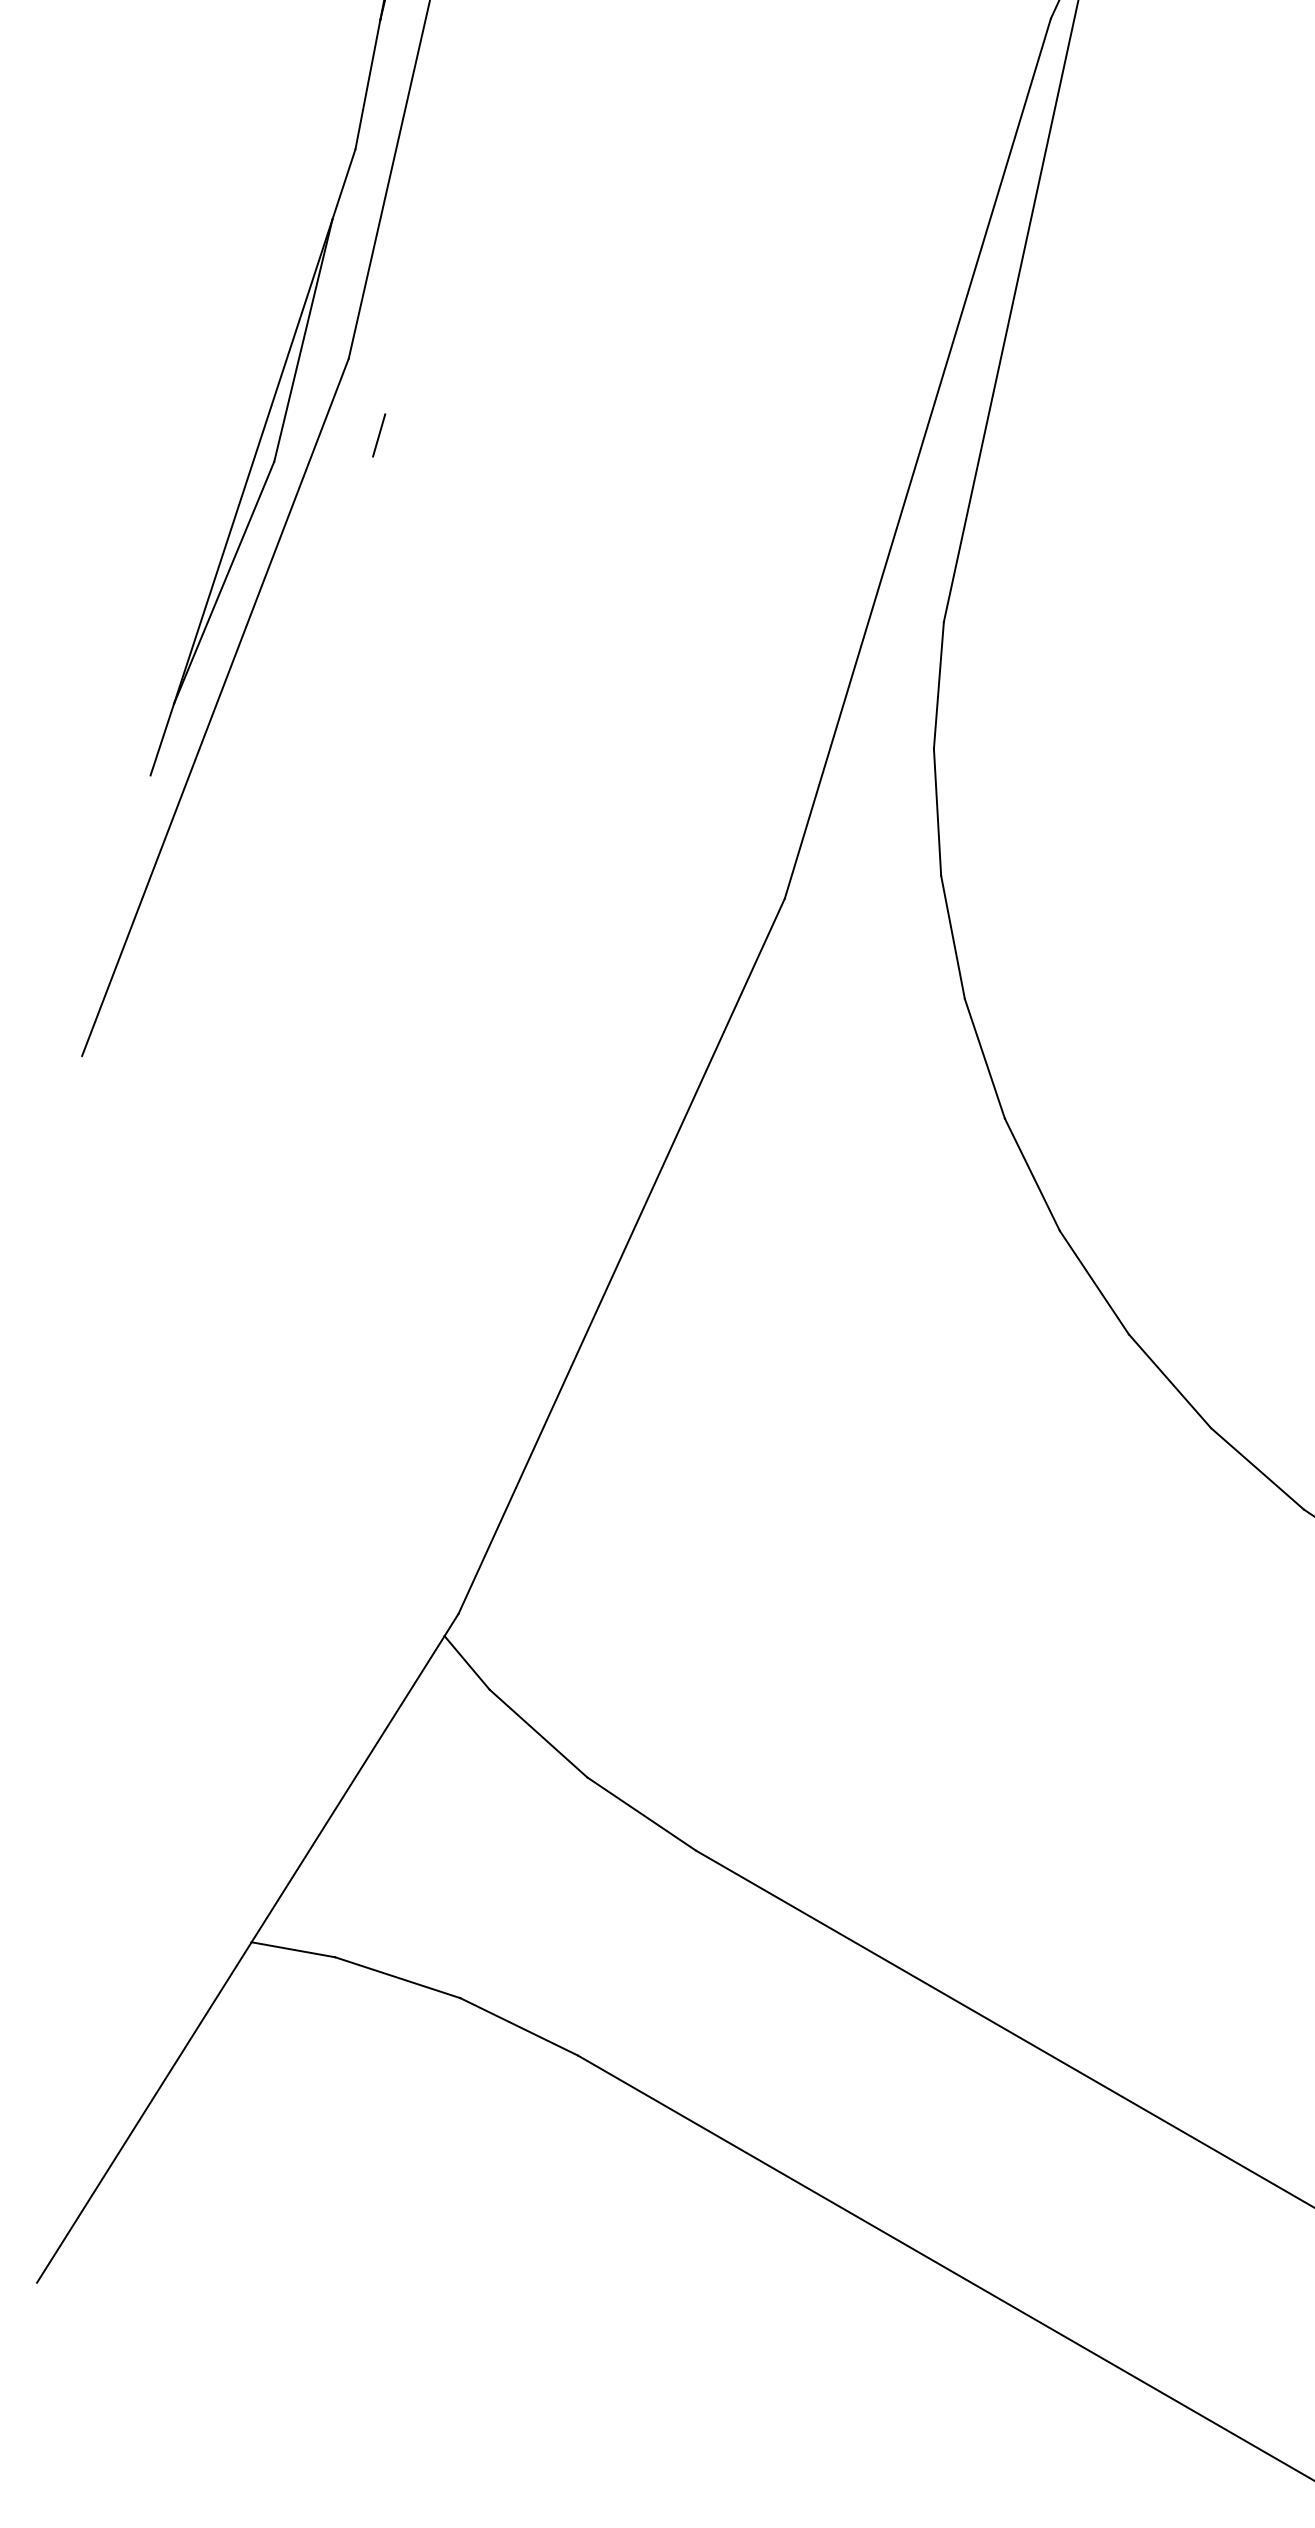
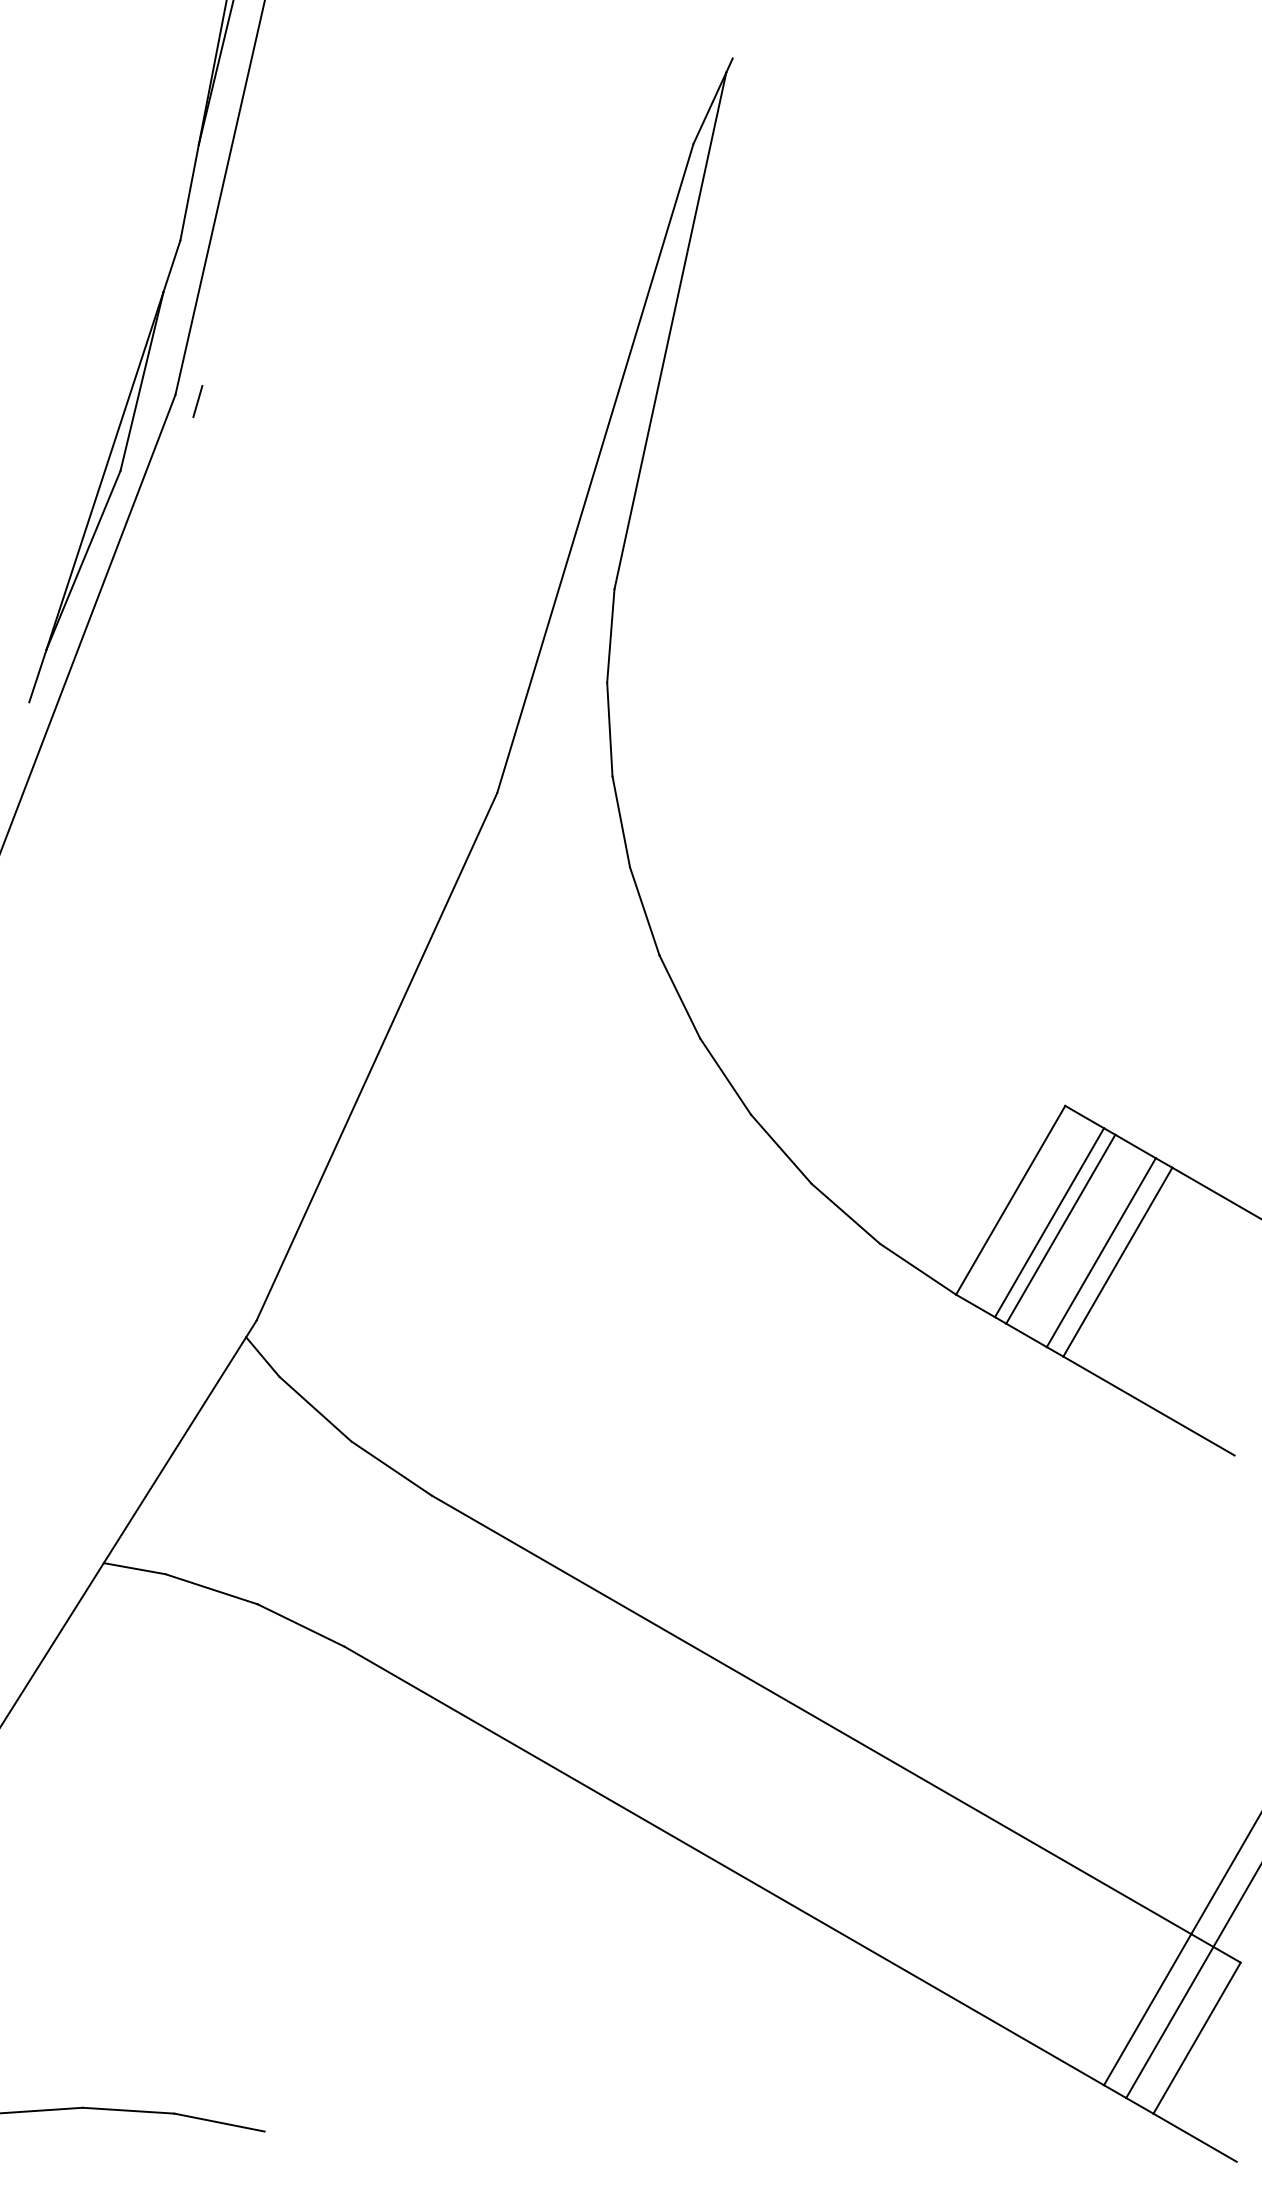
line: (378, 435) -> (197, 401), moved

